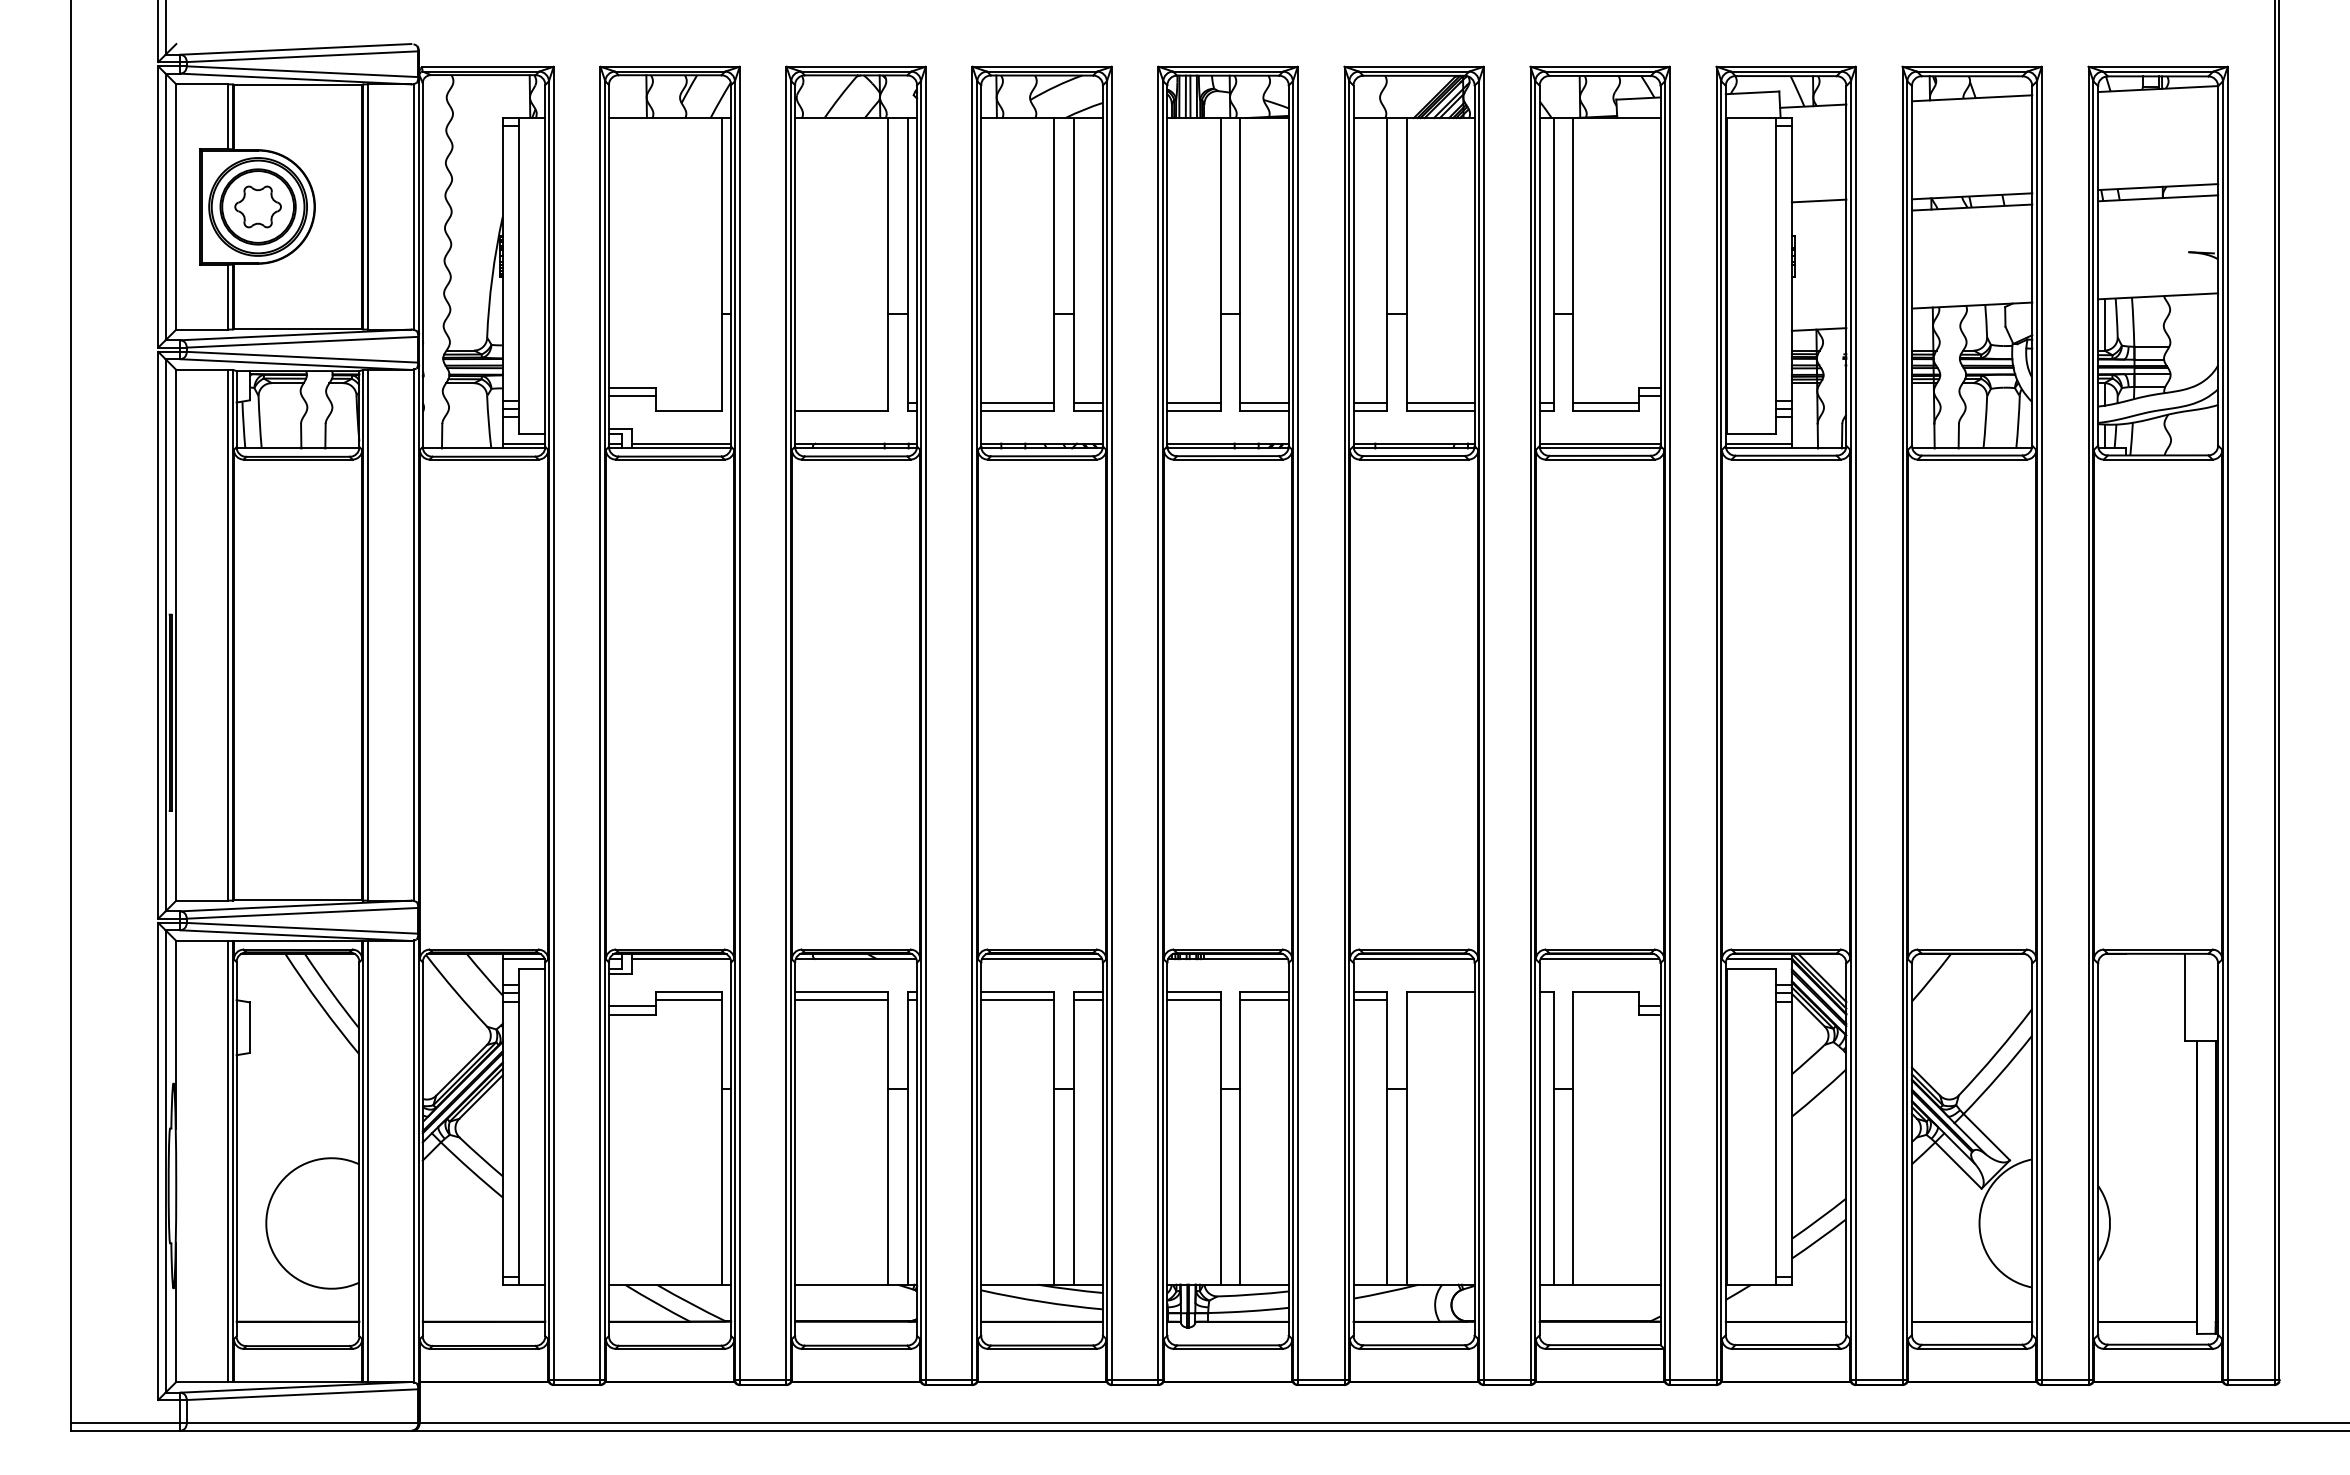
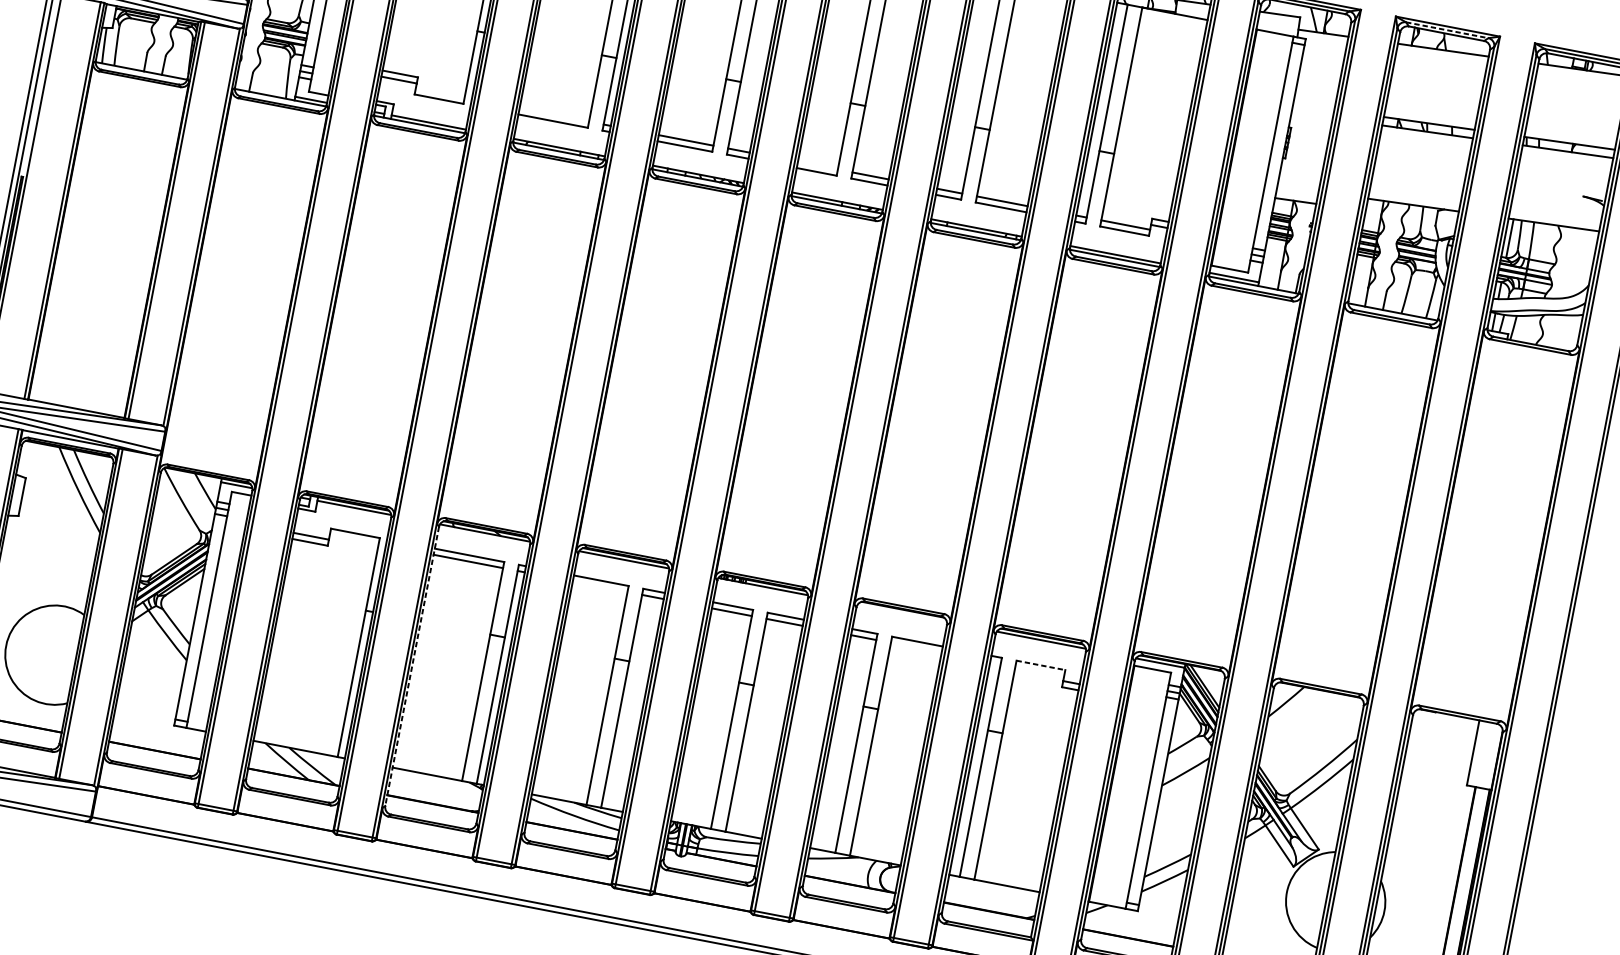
line: (1972, 71) -> (1447, 30), solid -> dashed
line: (1818, 200) -> (1313, 104), removed
line: (1193, 402) -> (817, 165), removed
line: (1413, 959) -> (901, 613), removed
line: (1605, 991) -> (1040, 665), solid -> dashed
line: (688, 999) -> (354, 539), removed
line: (1017, 999) -> (600, 586), removed
line: (795, 1149) -> (412, 666), solid -> dashed

